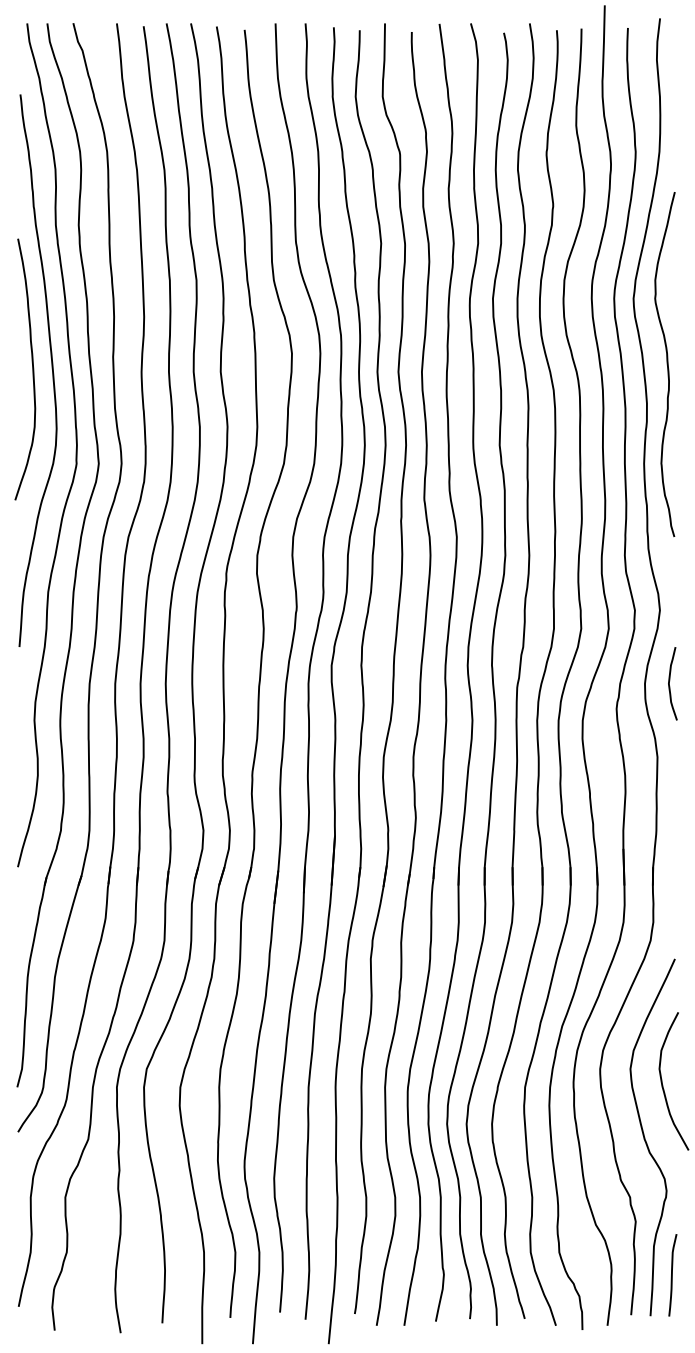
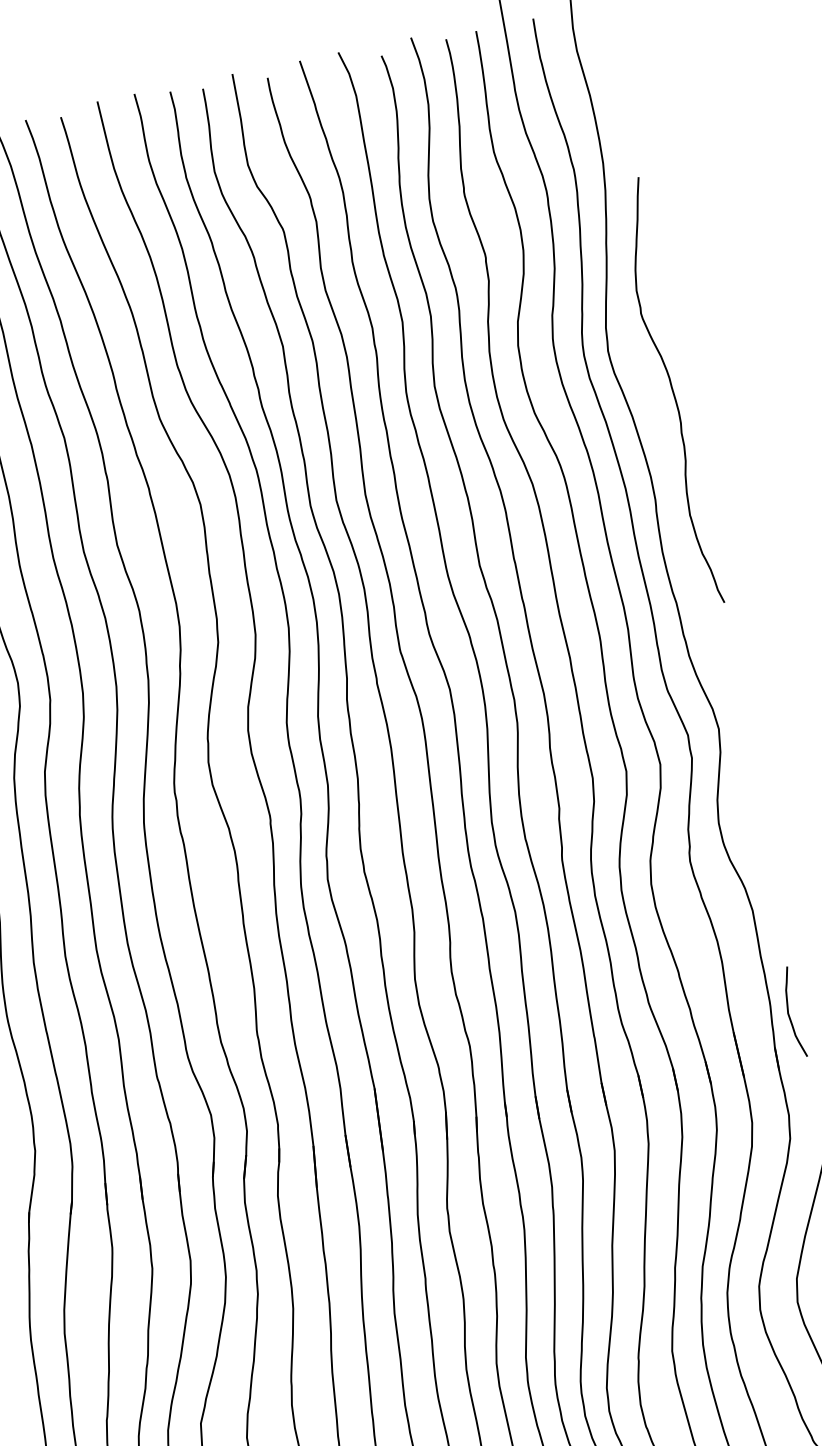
curve: (666, 364) -> (671, 391), moved
curve: (669, 683) -> (788, 1012), moved

